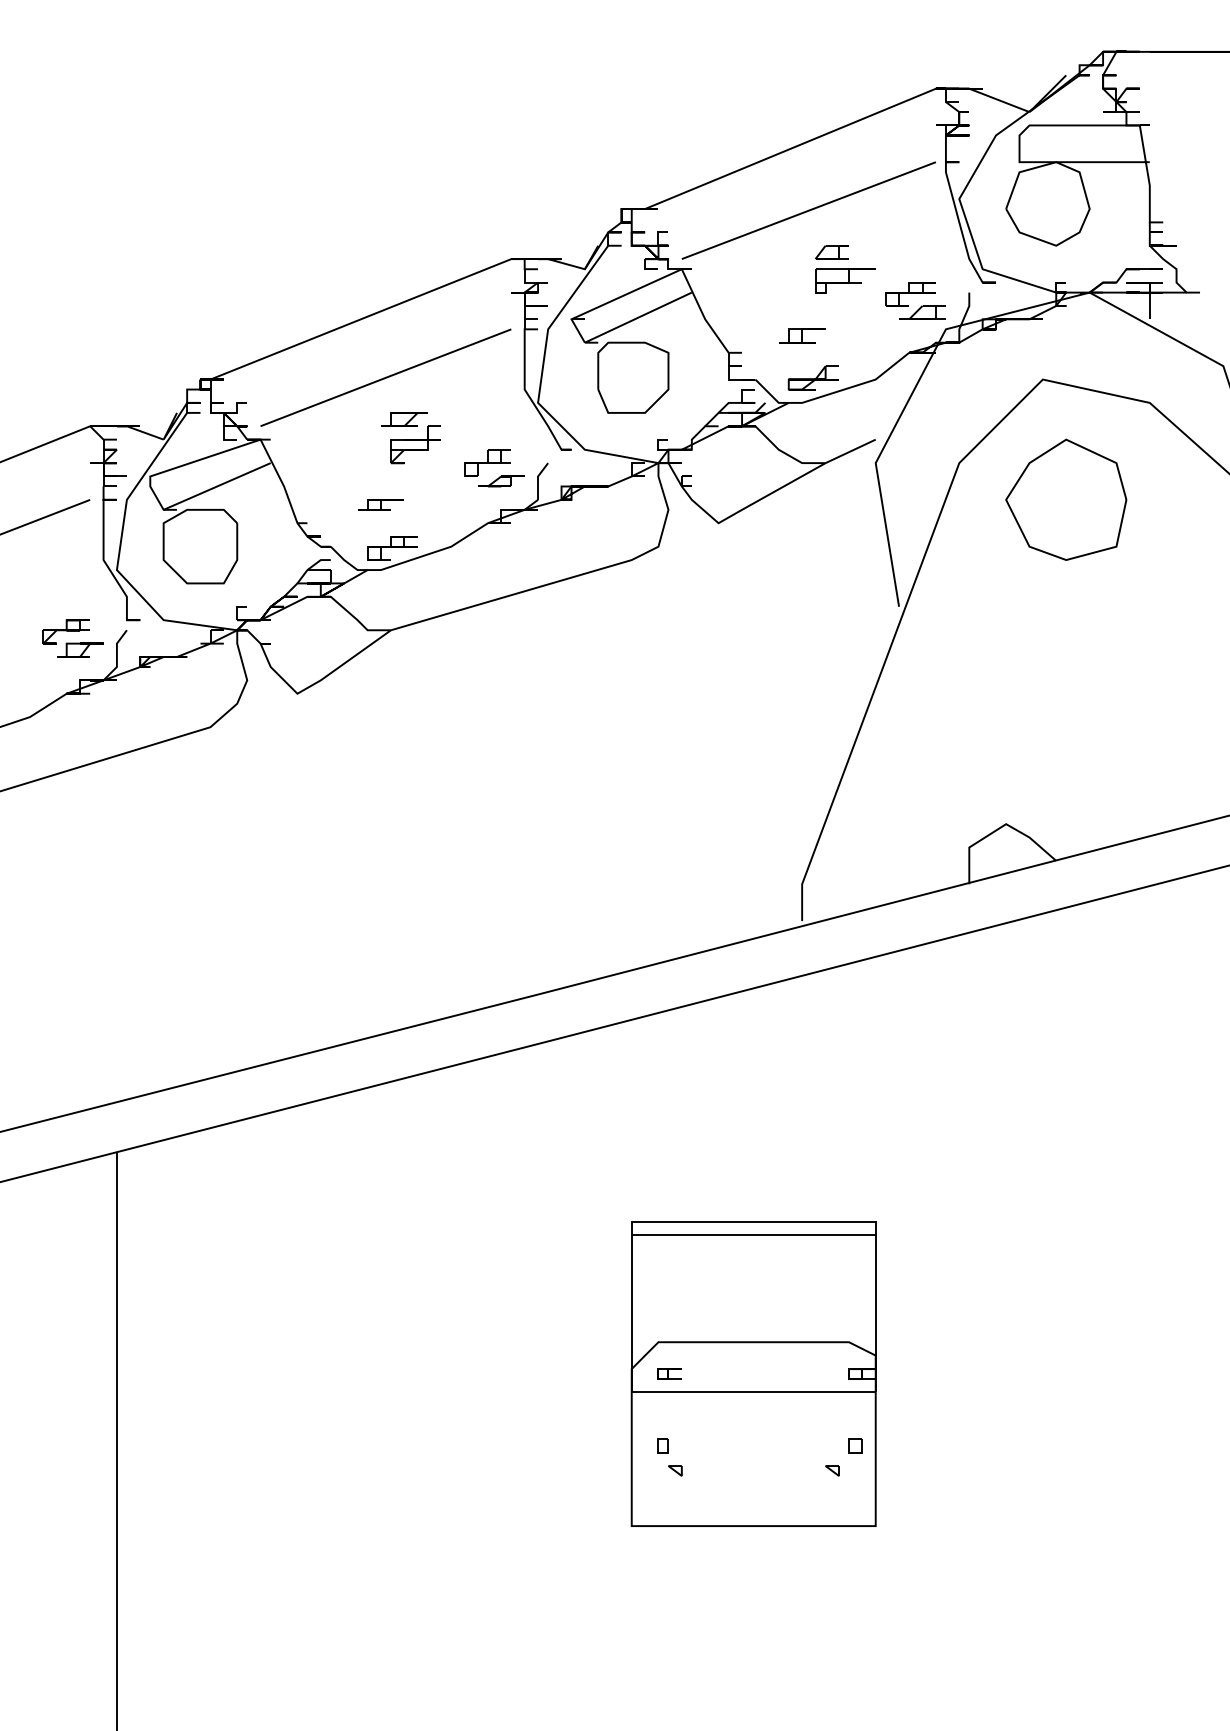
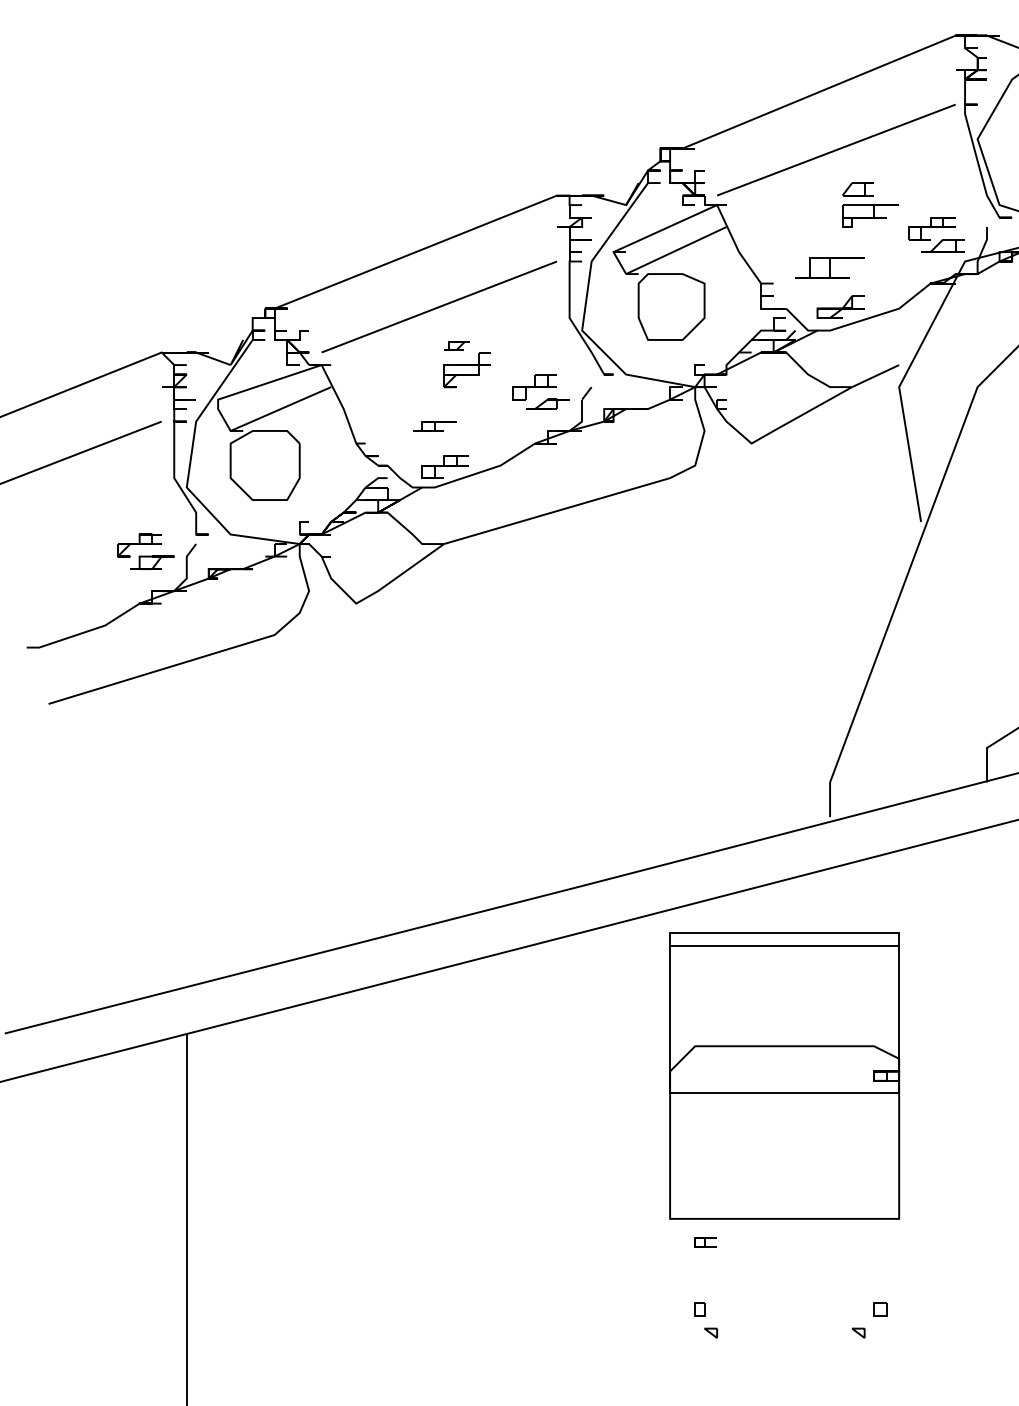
part: (802, 335) -> (830, 267), size x1.6
part: (404, 419) -> (456, 346), size x0.6
part: (753, 1373) -> (784, 1075), moved

